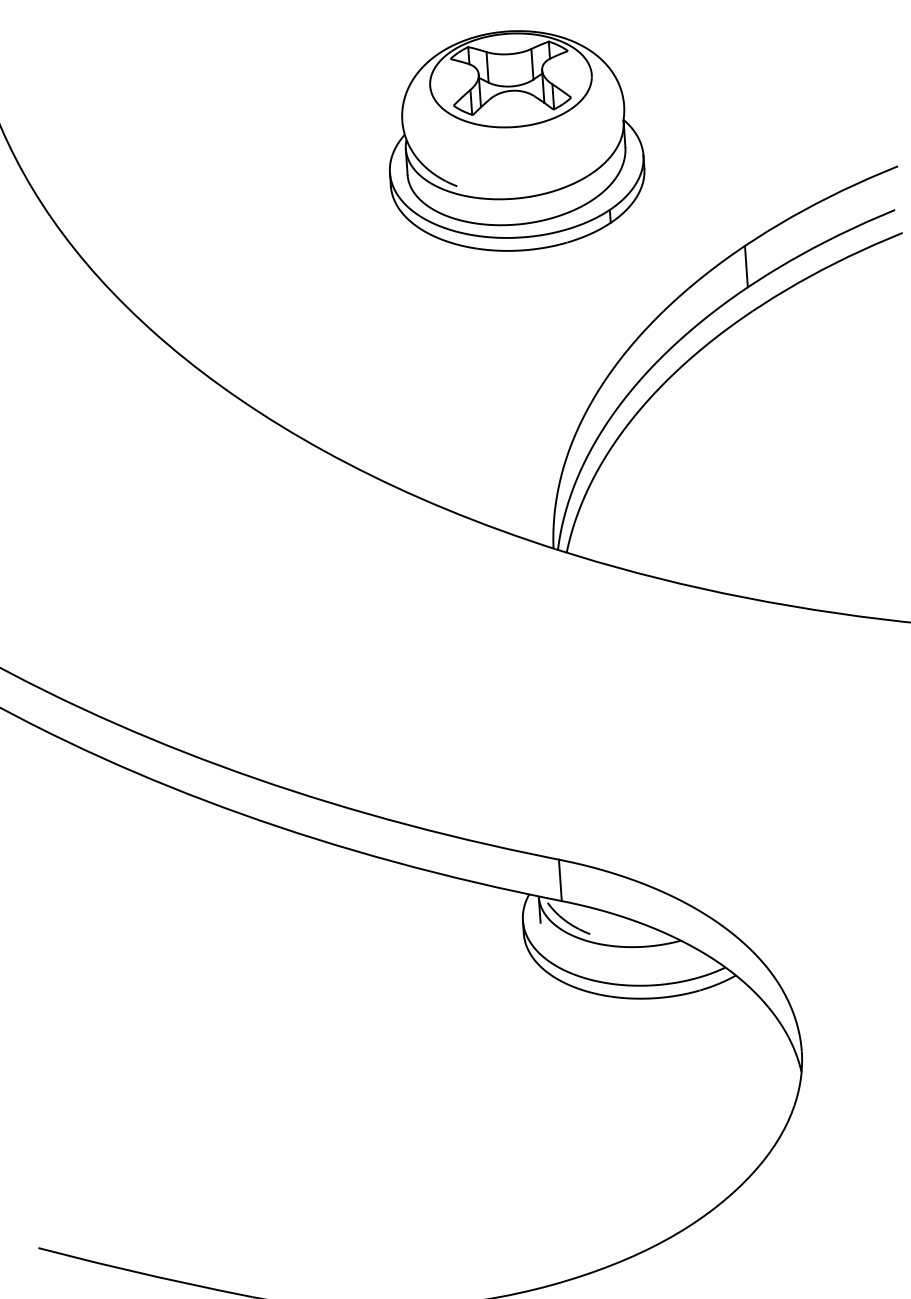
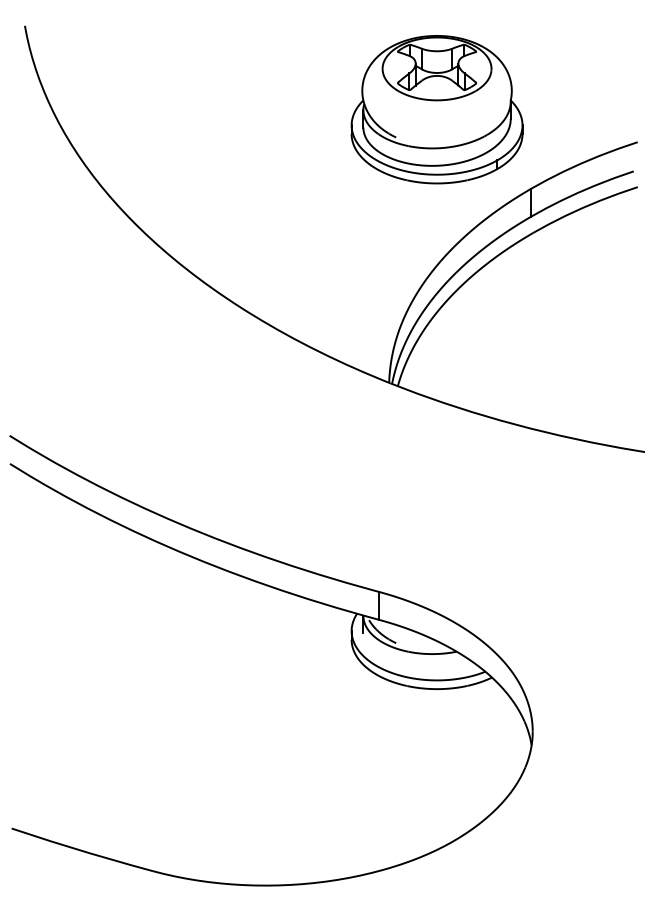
part: (514, 140) -> (436, 109), moved

